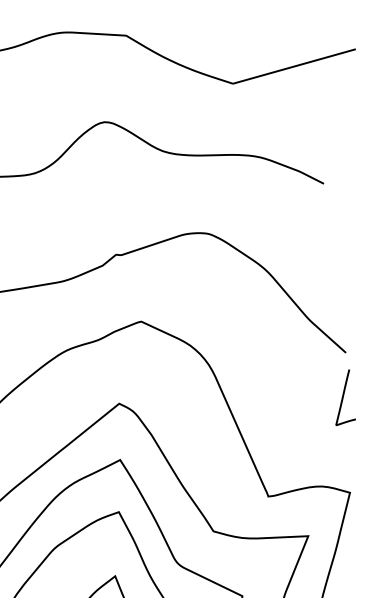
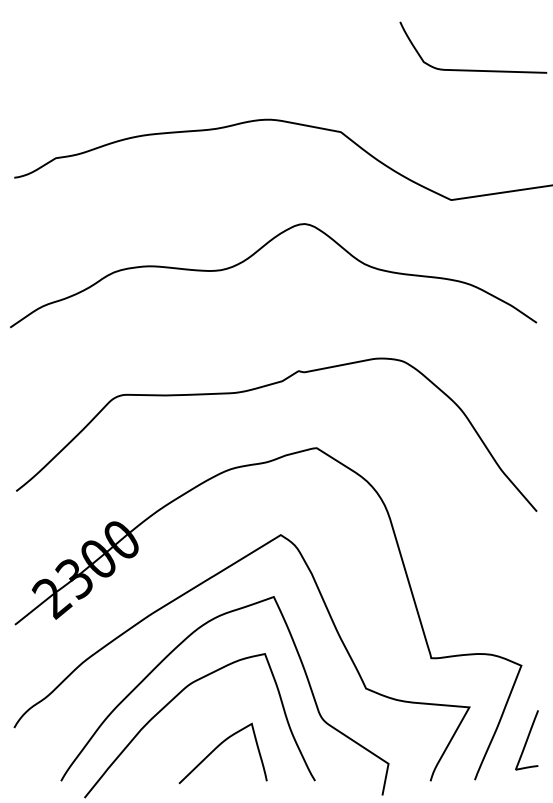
curve: (342, 397) -> (526, 740), moved

